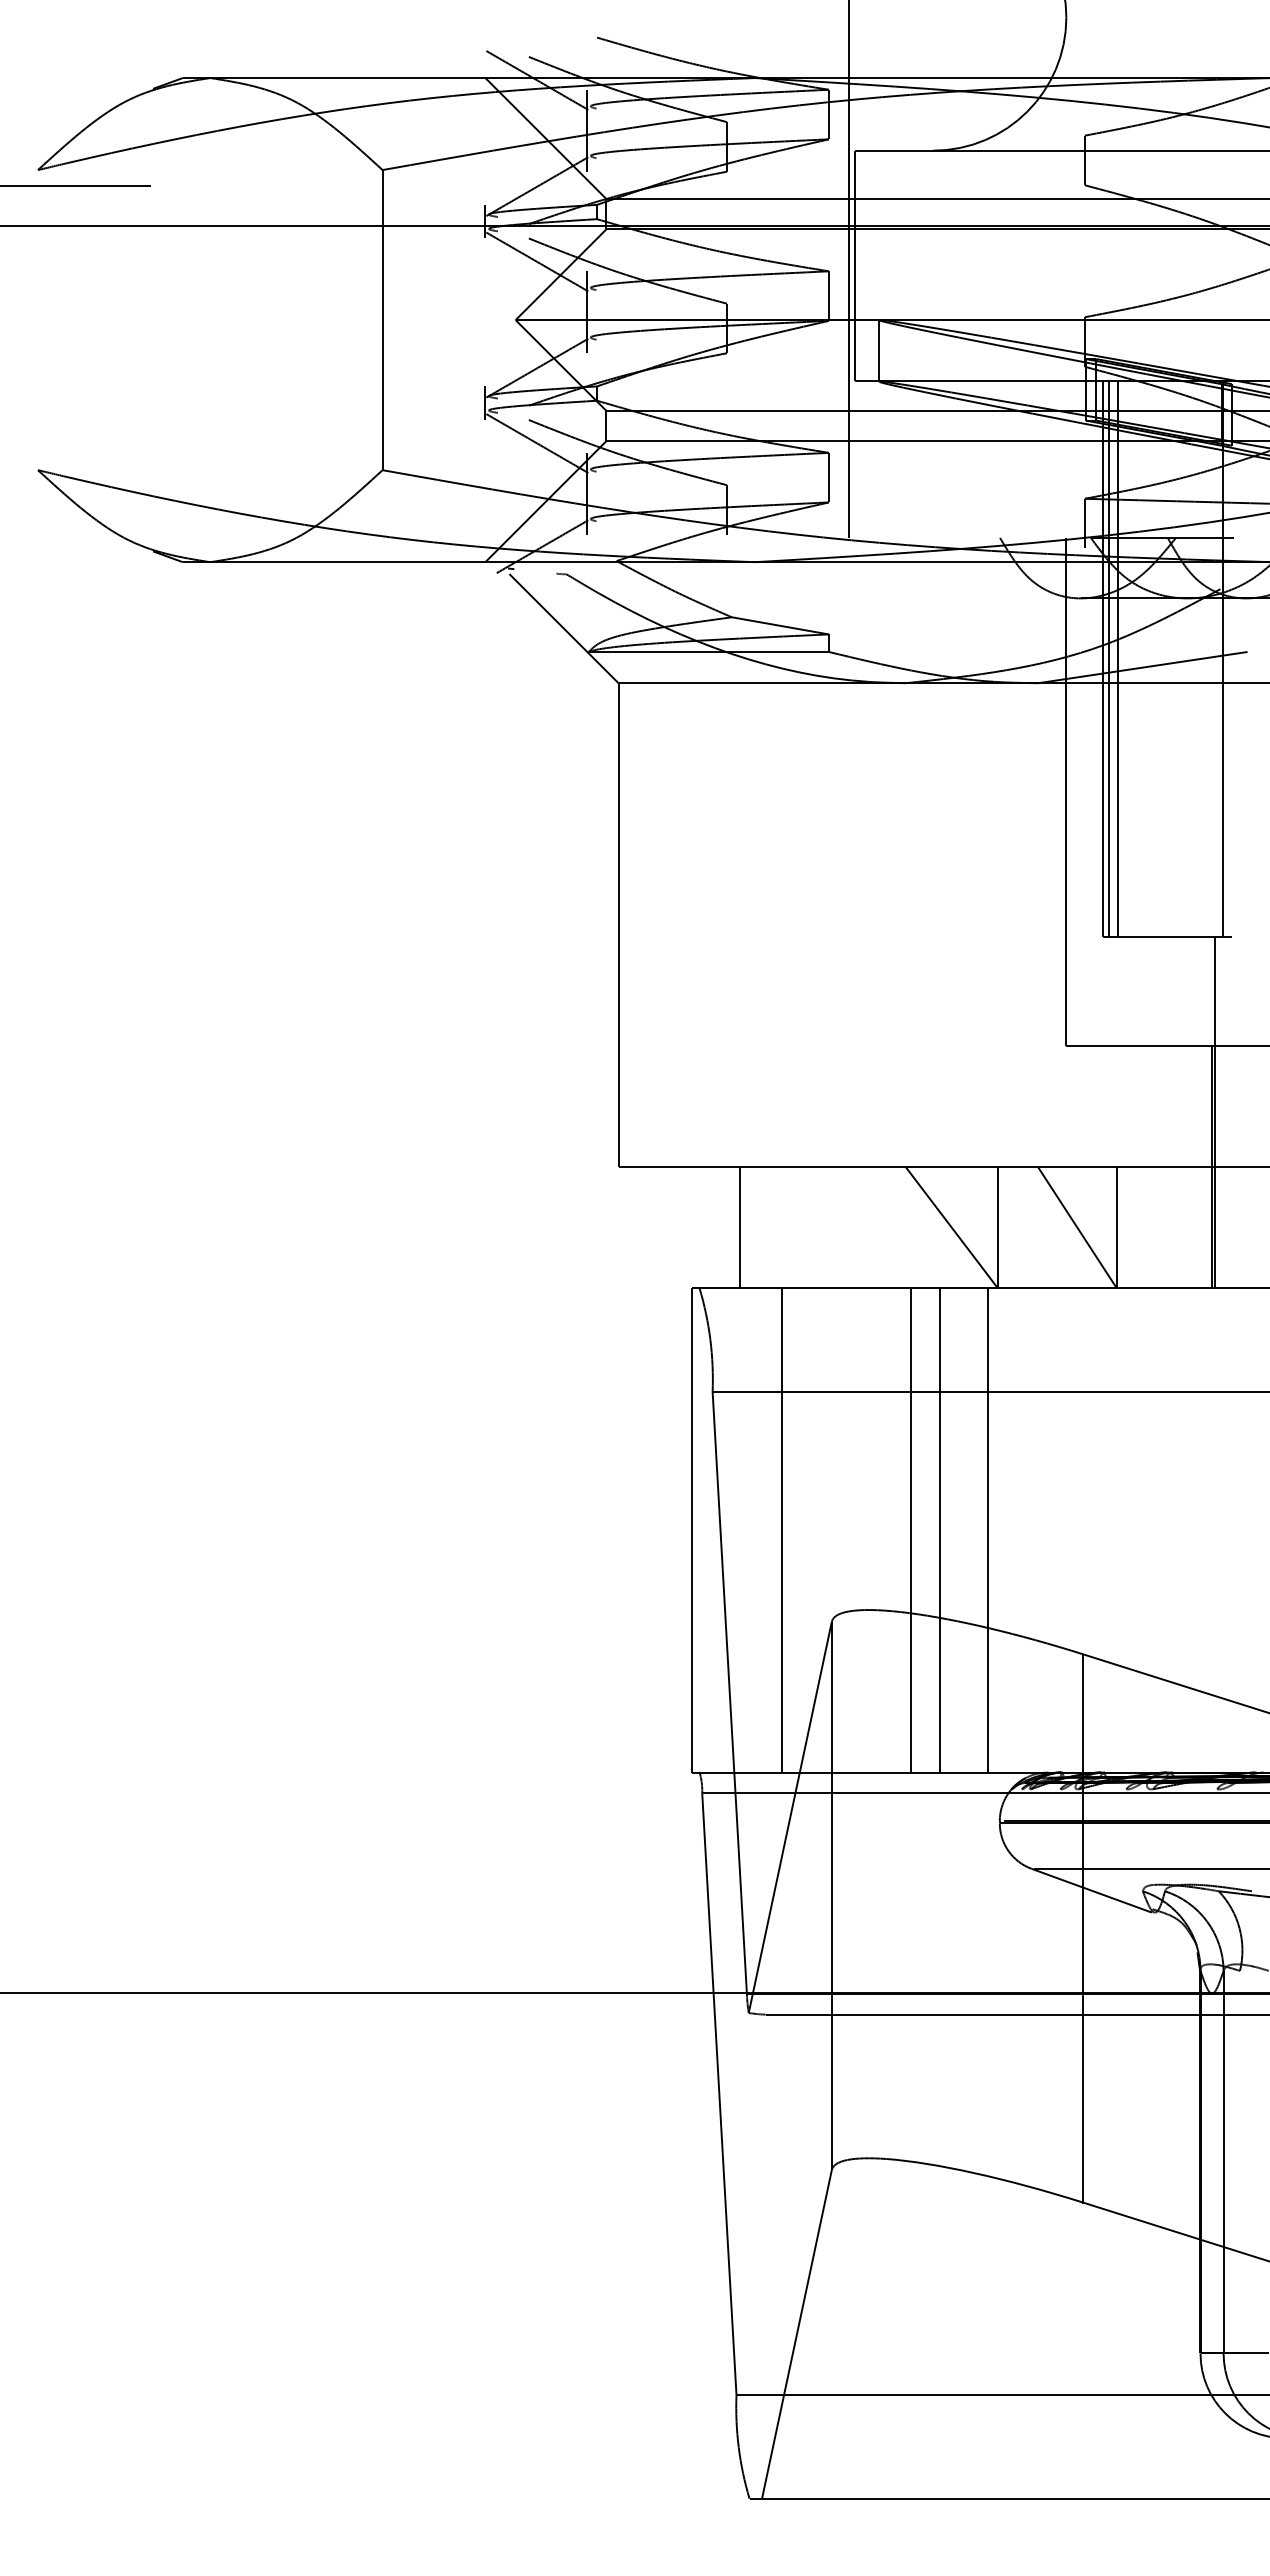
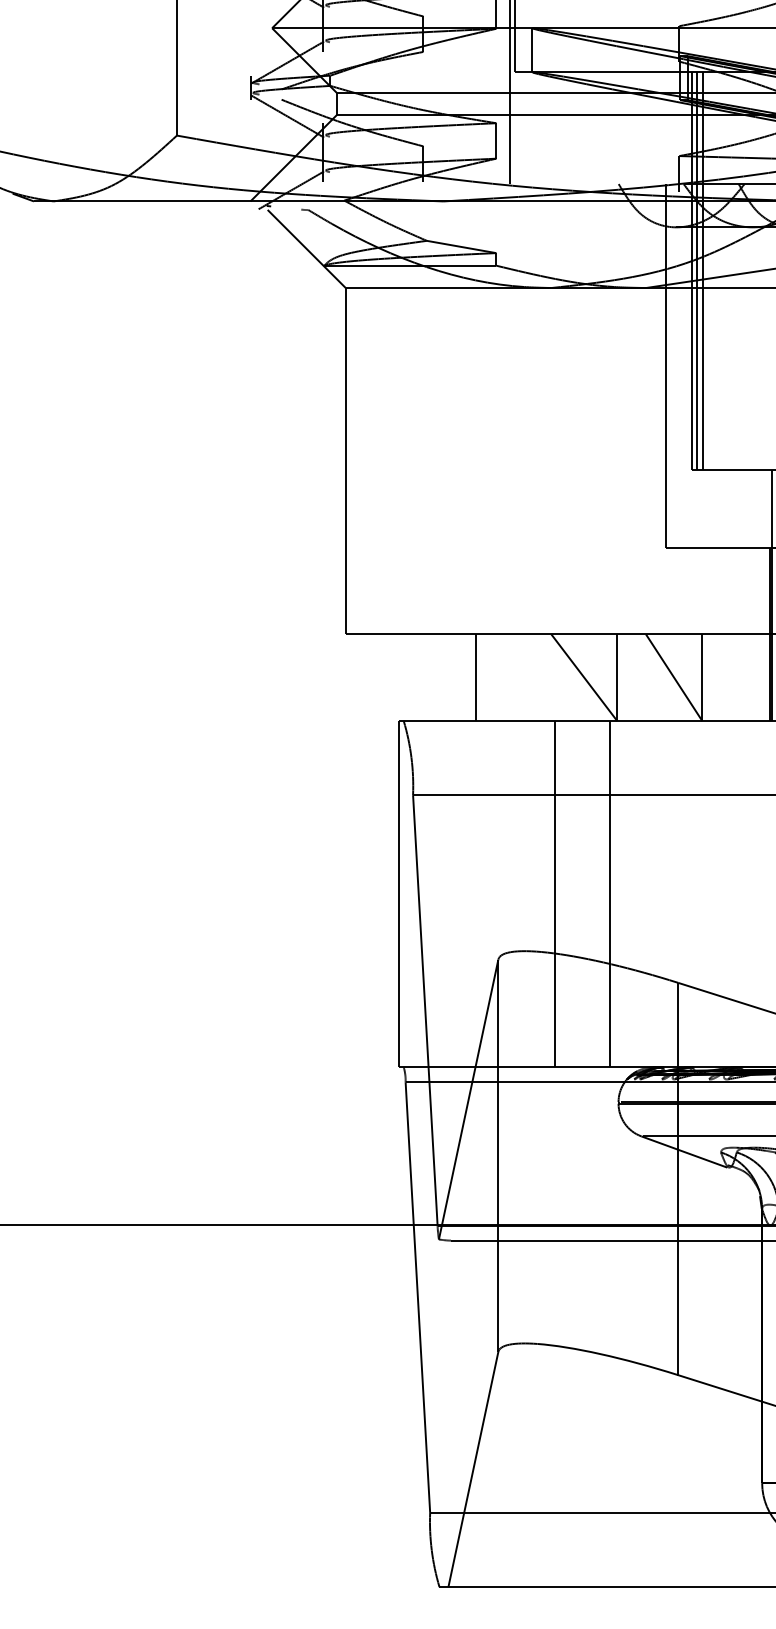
line: (739, 1227) -> (475, 677), moved
line: (782, 1530) -> (463, 894), removed
line: (940, 1530) -> (576, 894), removed

